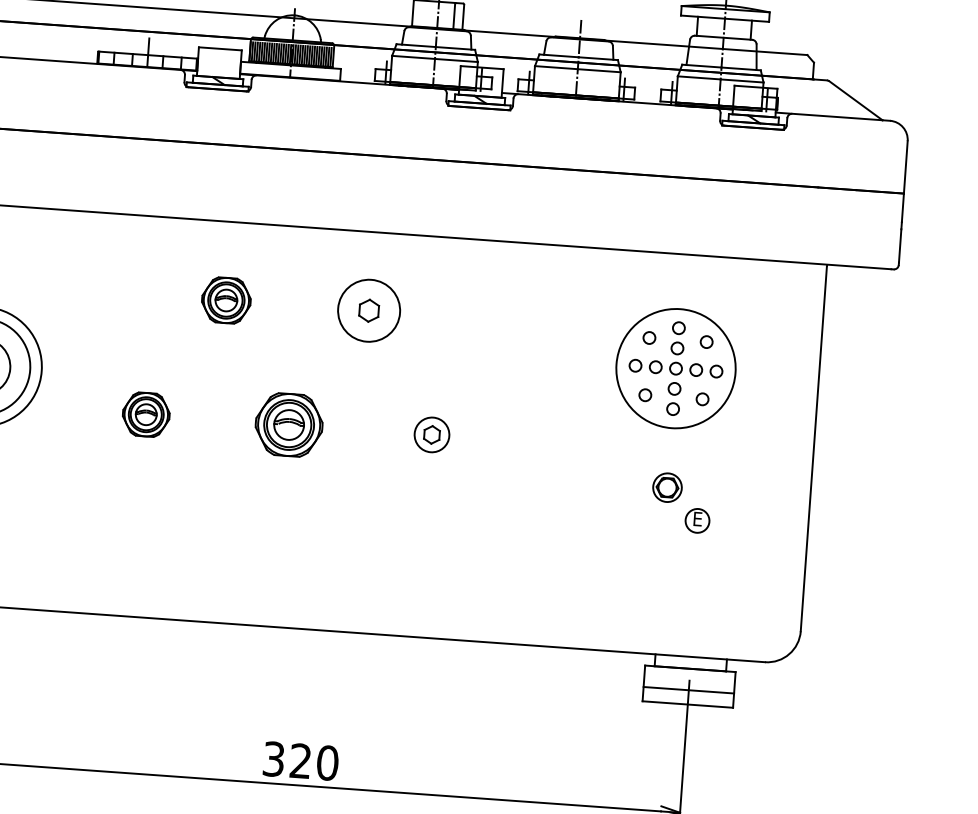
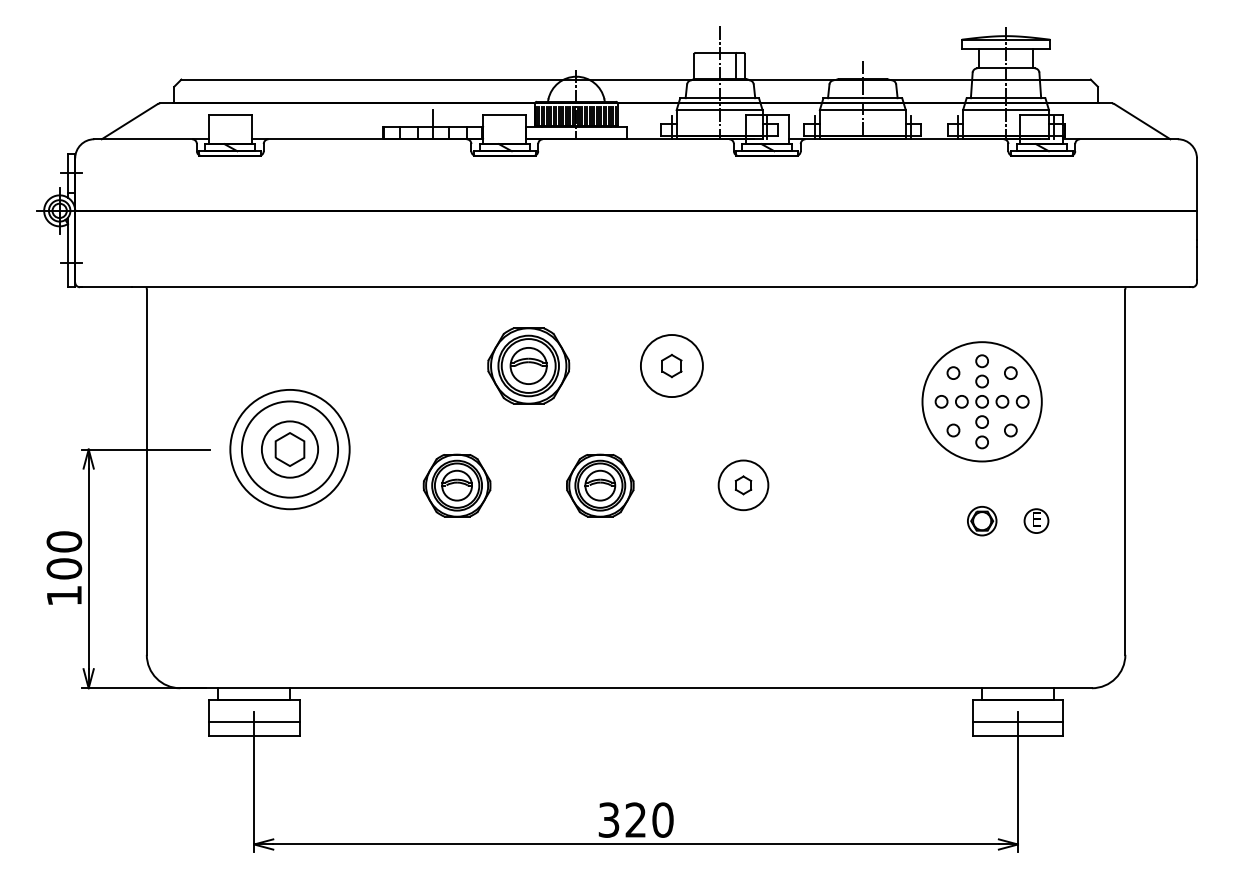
part: (226, 300) -> (528, 365), size x1.67
part: (145, 414) -> (456, 485), size x1.43
circle: (431, 435) -> (743, 485), size x1.43
part: (697, 520) -> (1036, 520), moved

